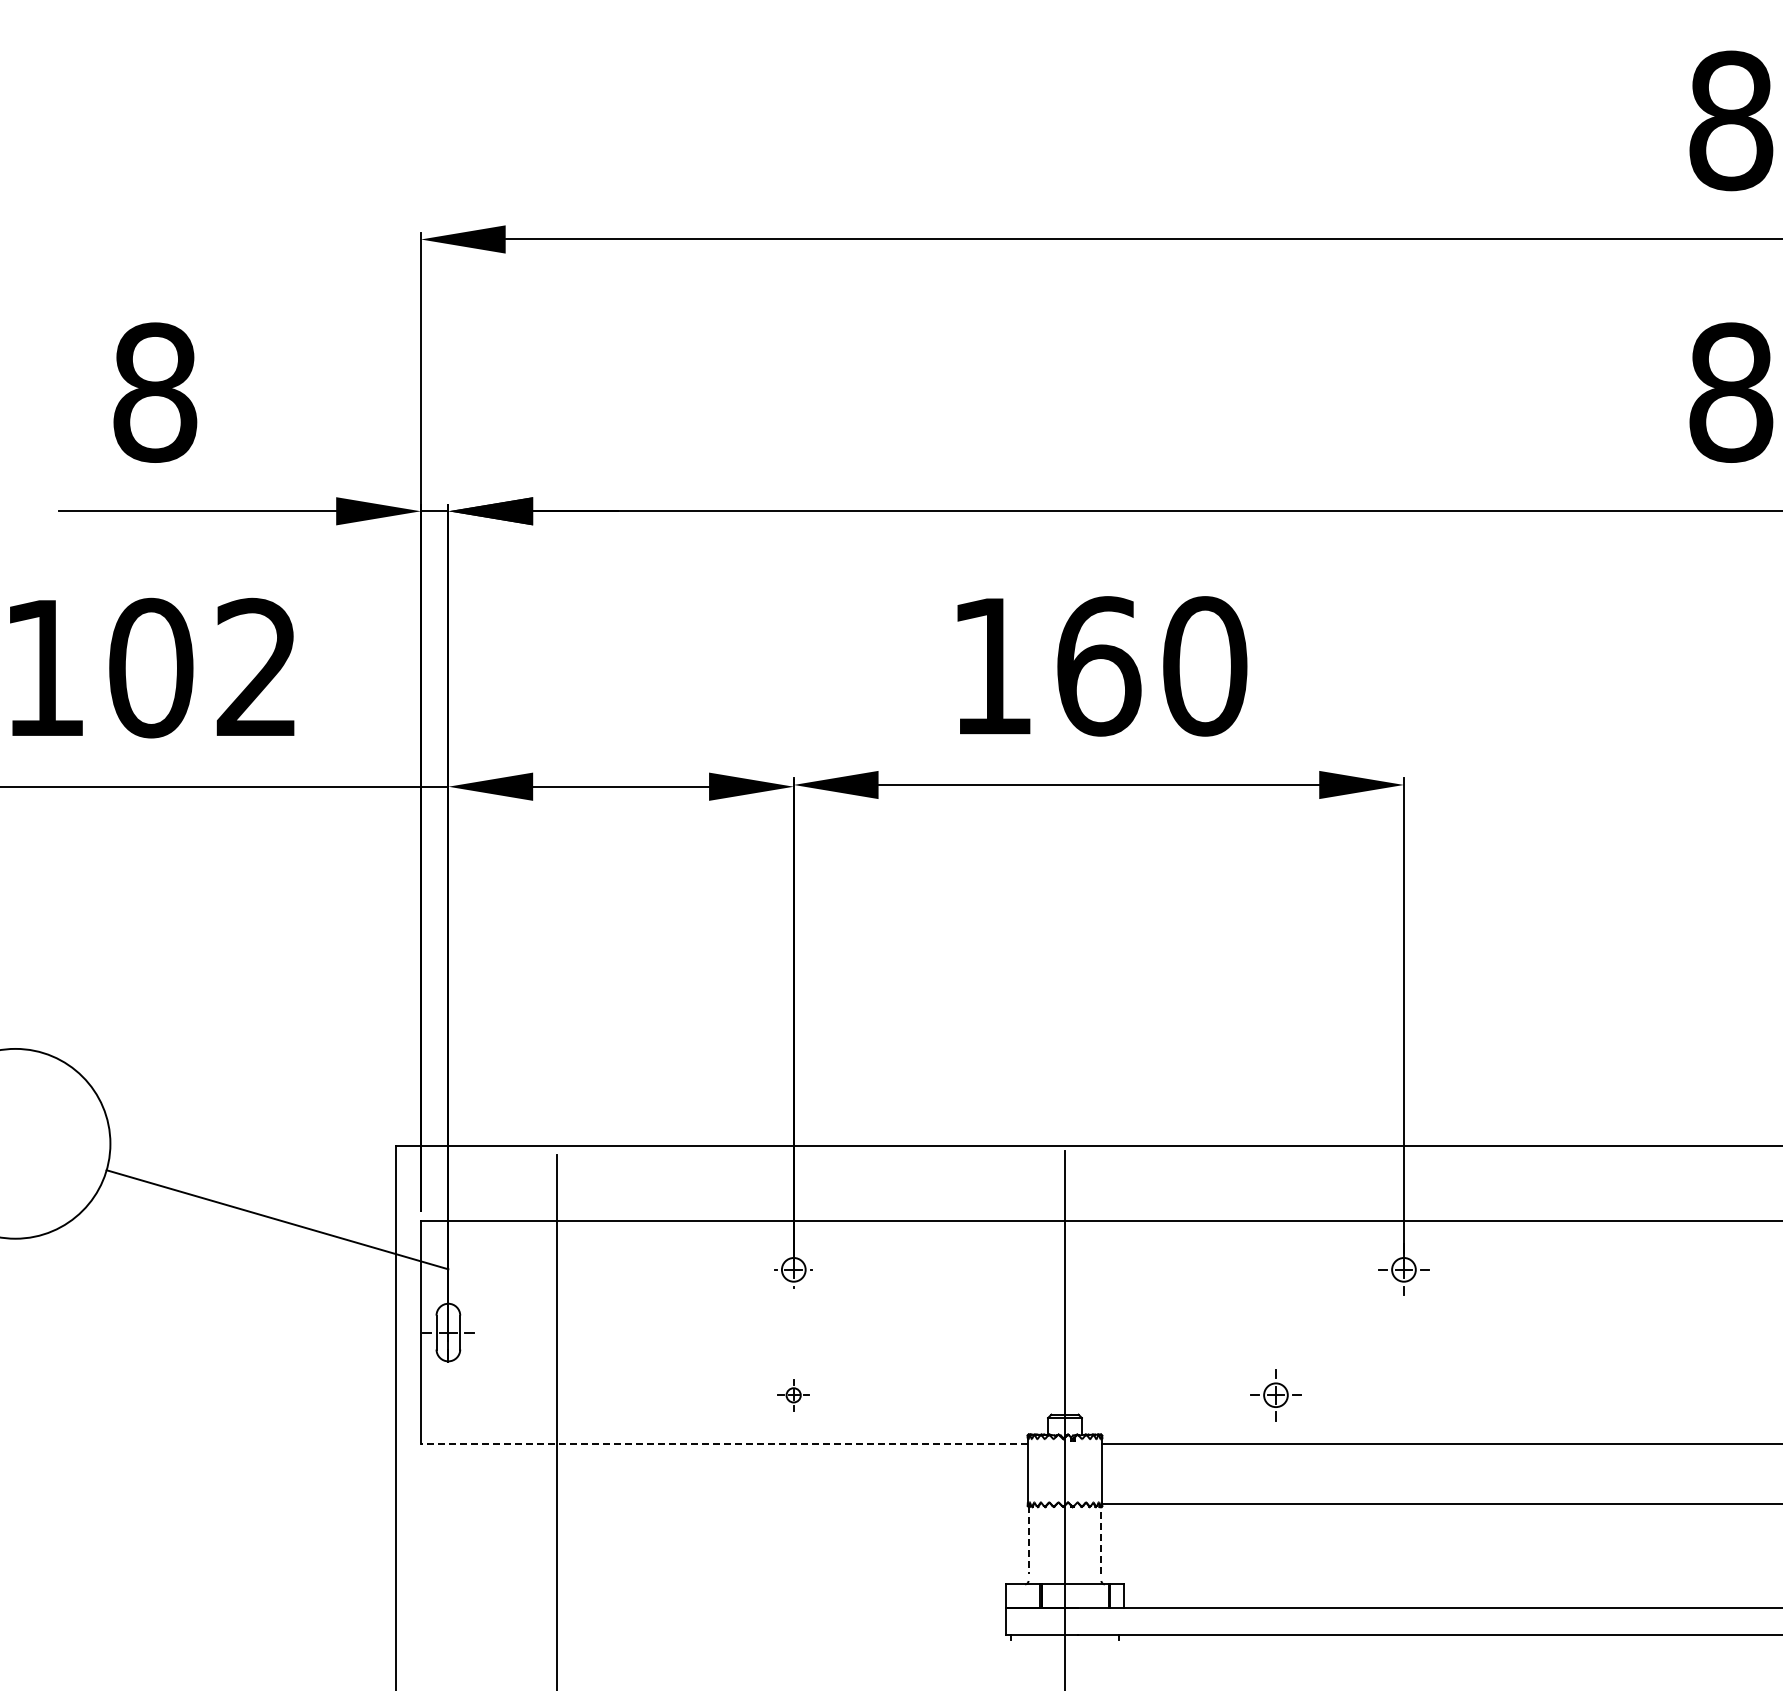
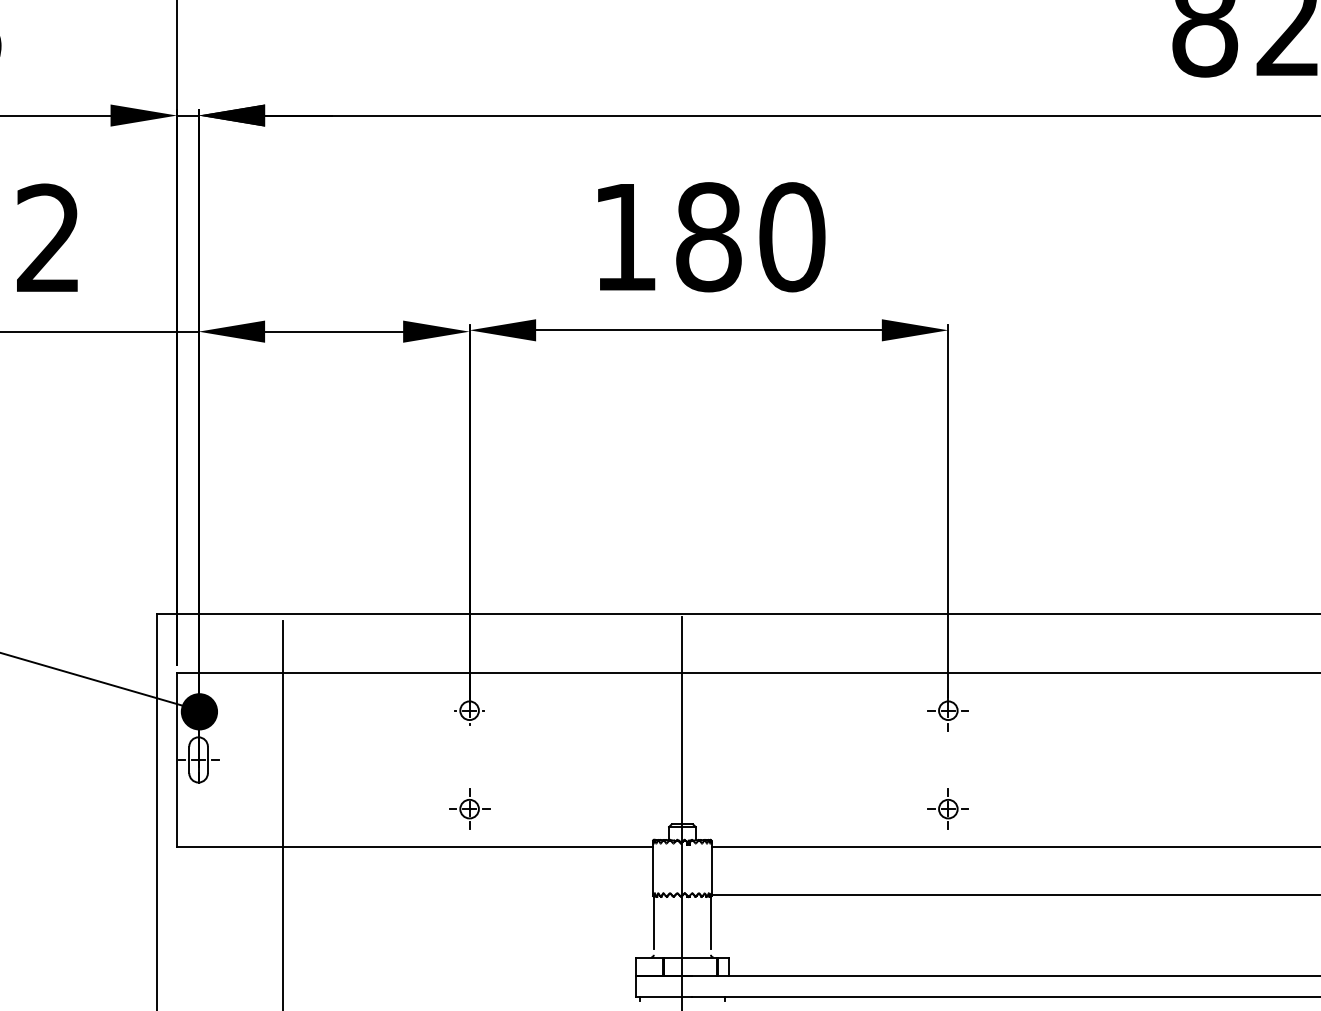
text: (1099, 666) -> (709, 237), 160 -> 180
fill: (449, 1270) -> (199, 711), added
part: (793, 1395) -> (469, 809), size x1.67
part: (1275, 1395) -> (947, 809), moved
line: (723, 1443) -> (414, 846), dashed -> solid
line: (1028, 1539) -> (653, 922), dashed -> solid
line: (1101, 1539) -> (711, 922), dashed -> solid

